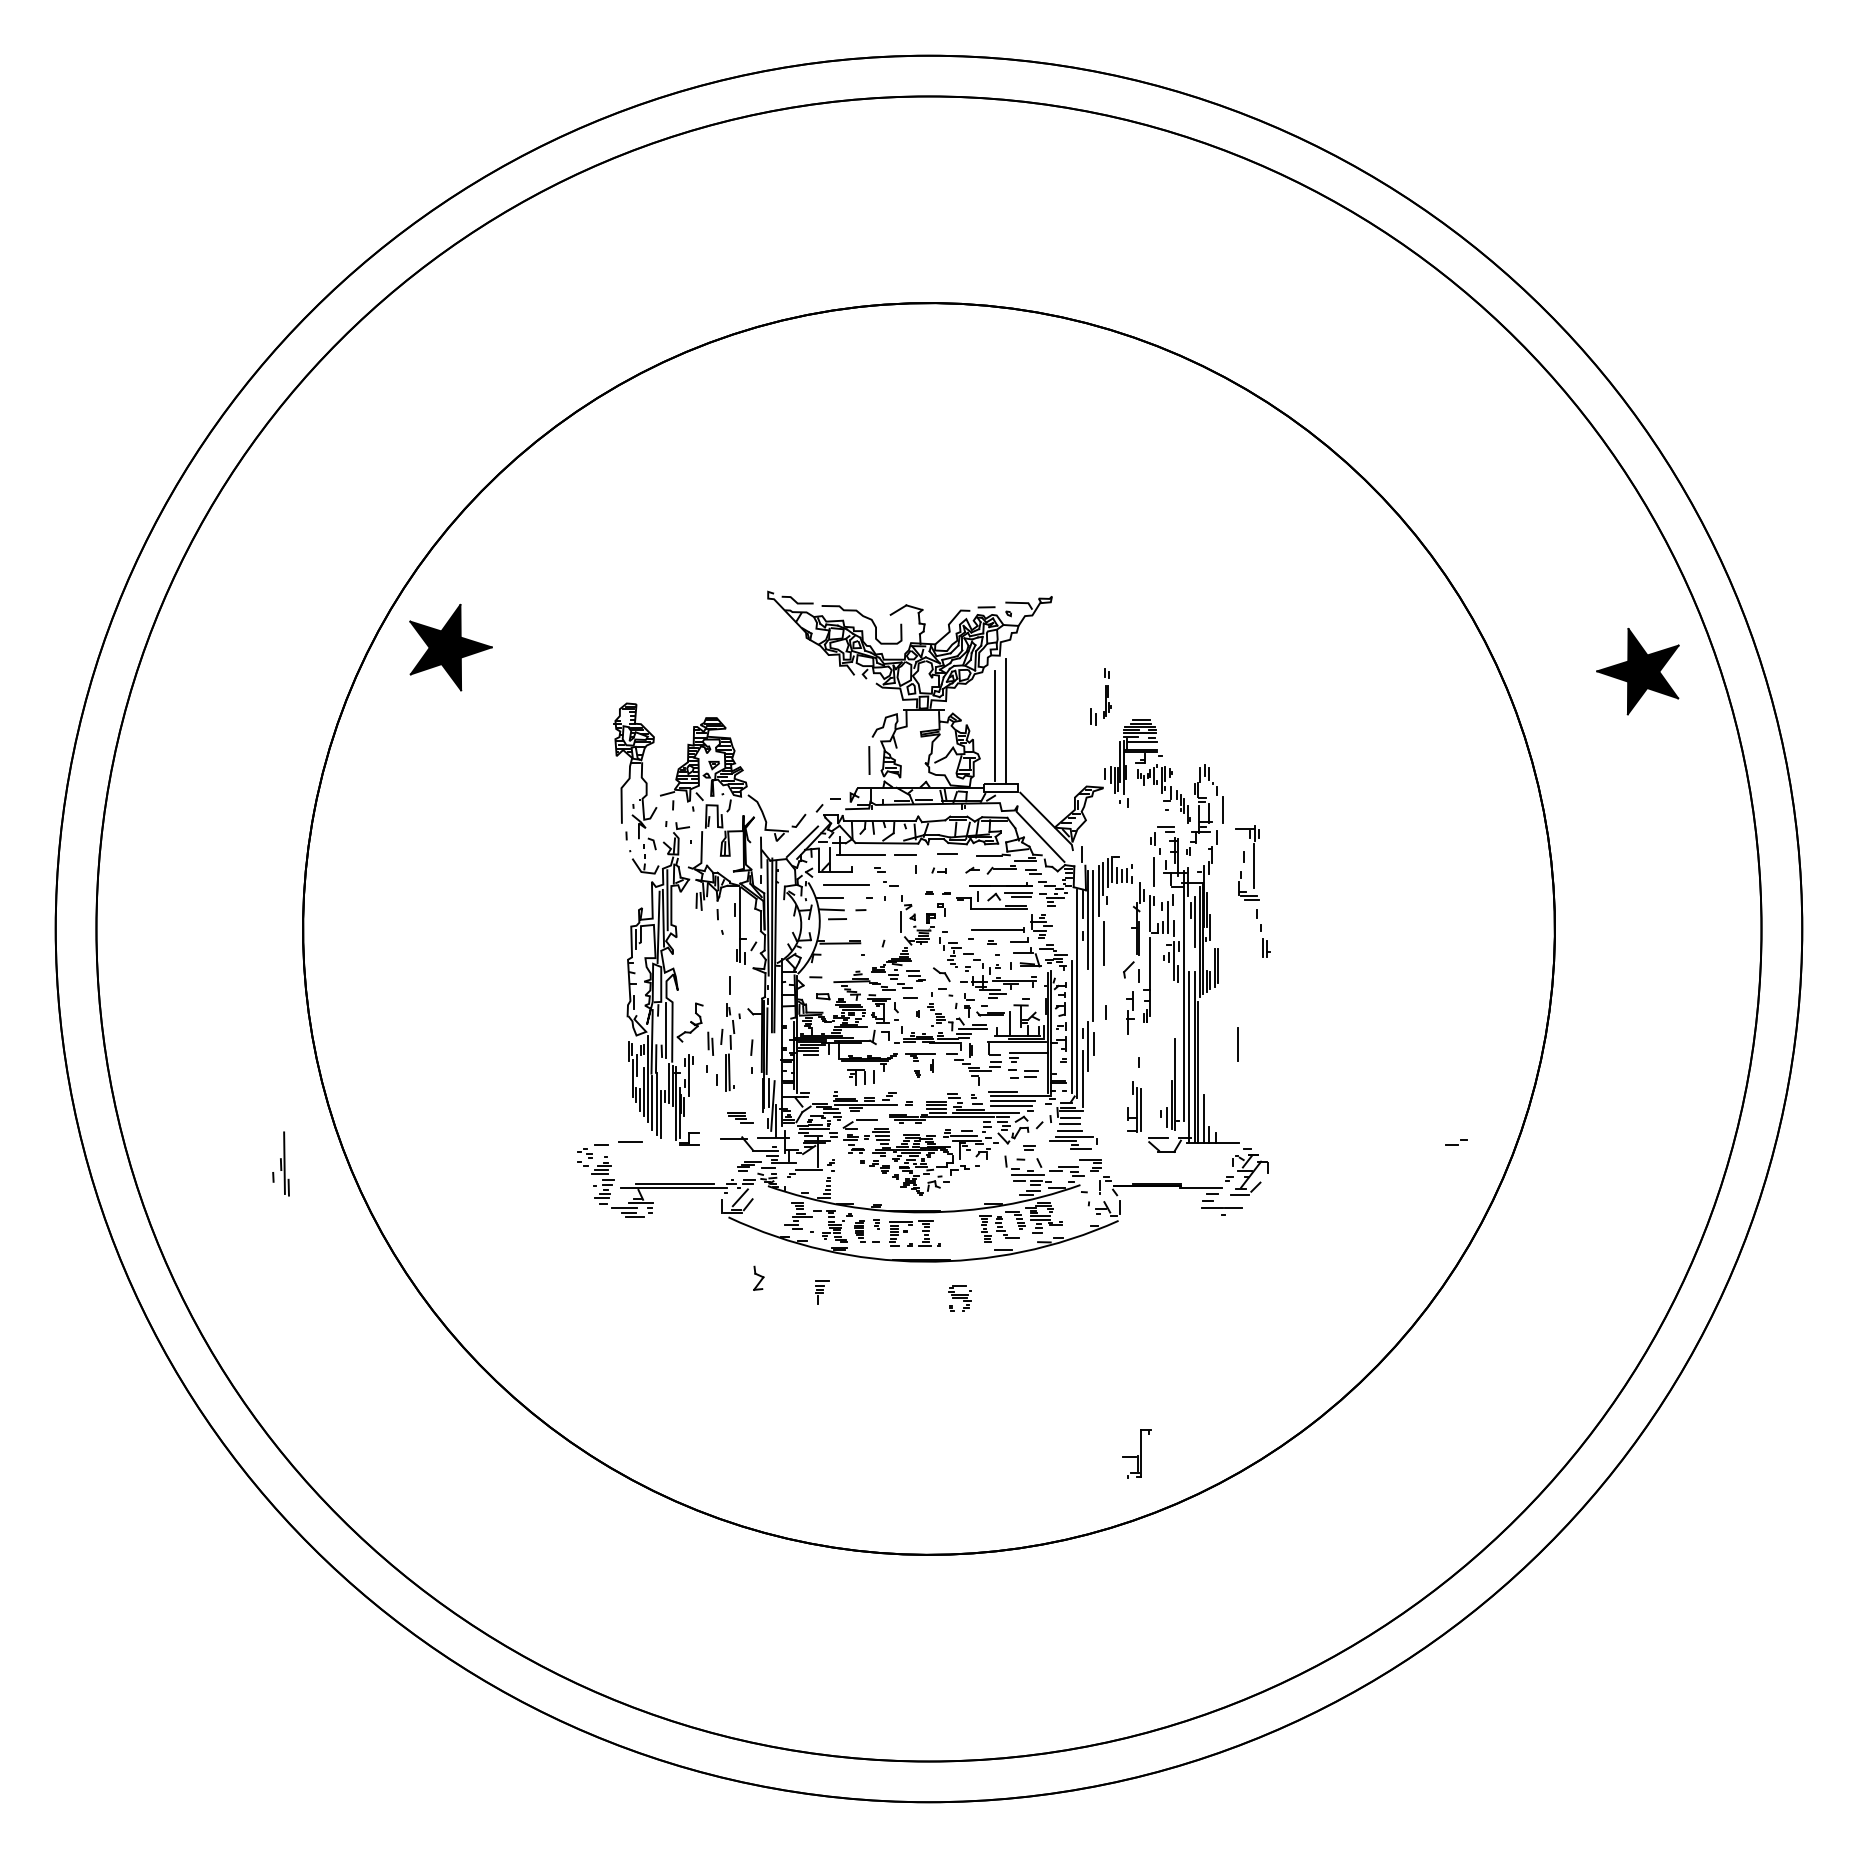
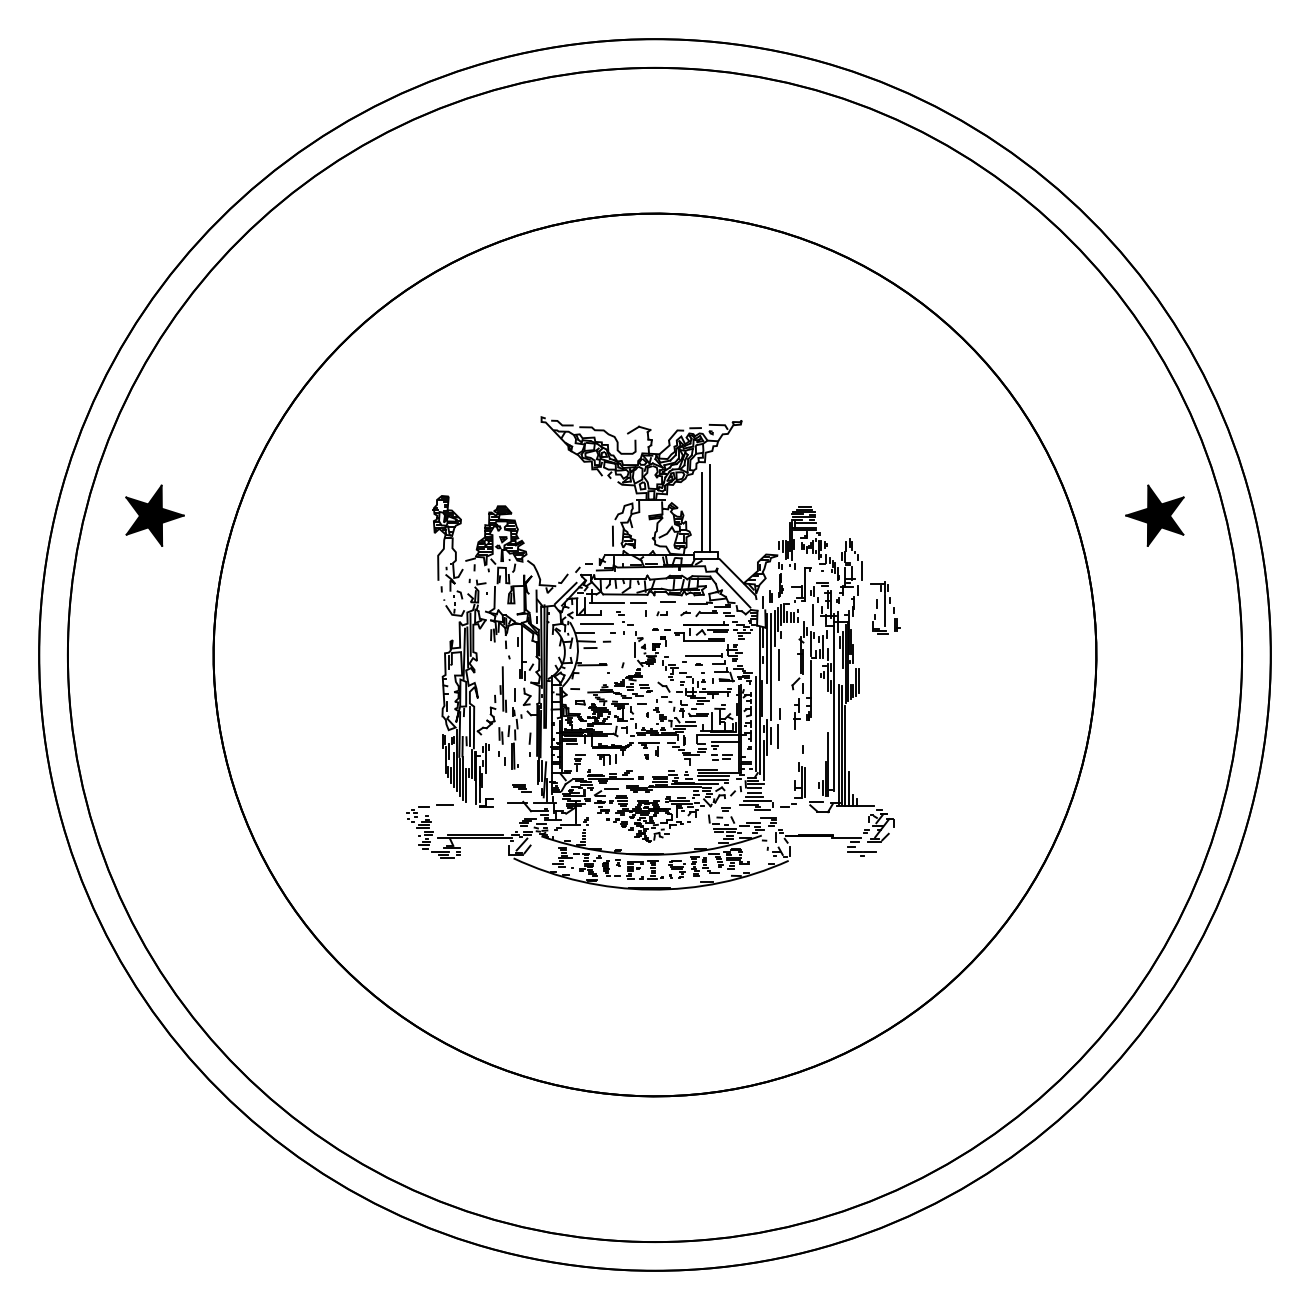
part: (450, 647) -> (154, 515), moved
part: (1637, 671) -> (1154, 515), moved
part: (1100, 696) -> (775, 582), moved
part: (1263, 933) -> (895, 614), moved
line: (1080, 991) -> (761, 699), added
line: (1237, 1044) -> (778, 736), moved
part: (1456, 1142) -> (788, 805), moved
part: (280, 1163) -> (500, 689), moved
part: (758, 1277) -> (527, 696), moved
part: (822, 1292) -> (579, 763), moved
part: (959, 1298) -> (676, 869), moved
part: (1136, 1453) -> (801, 584), moved

